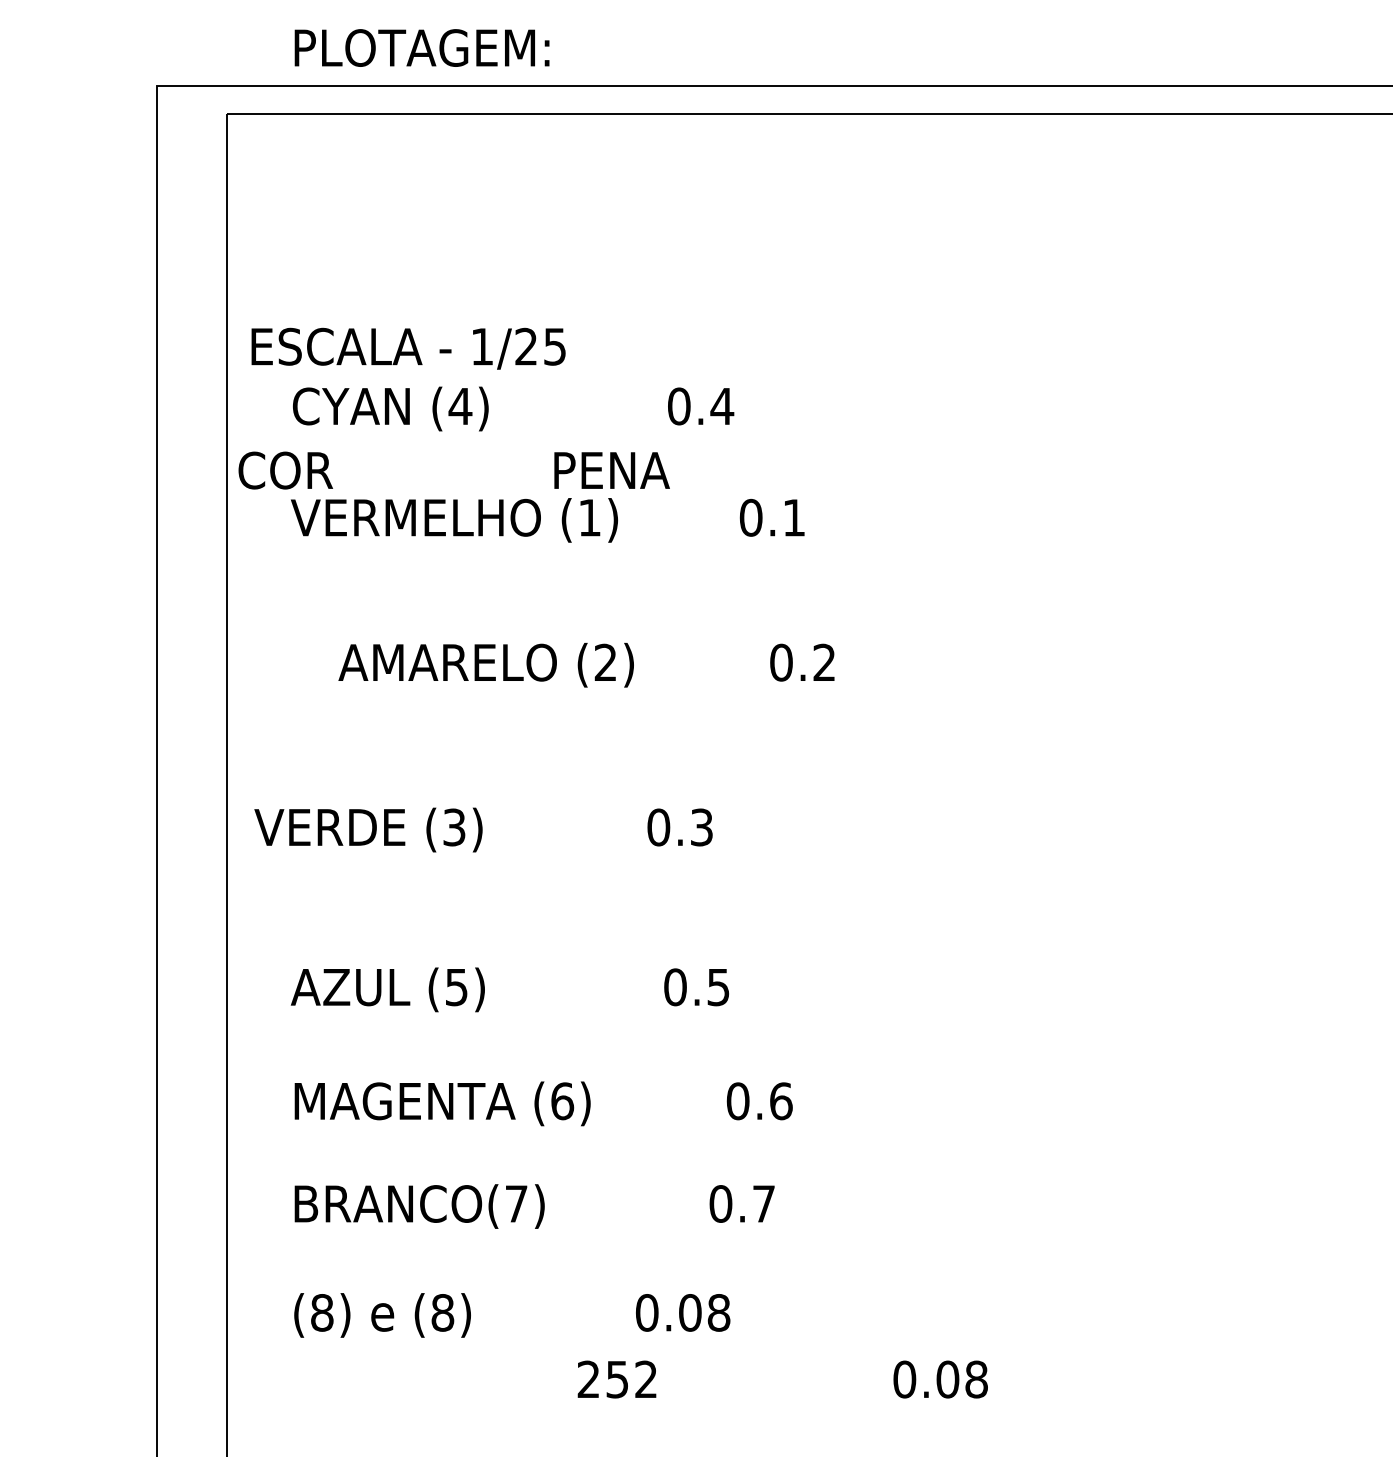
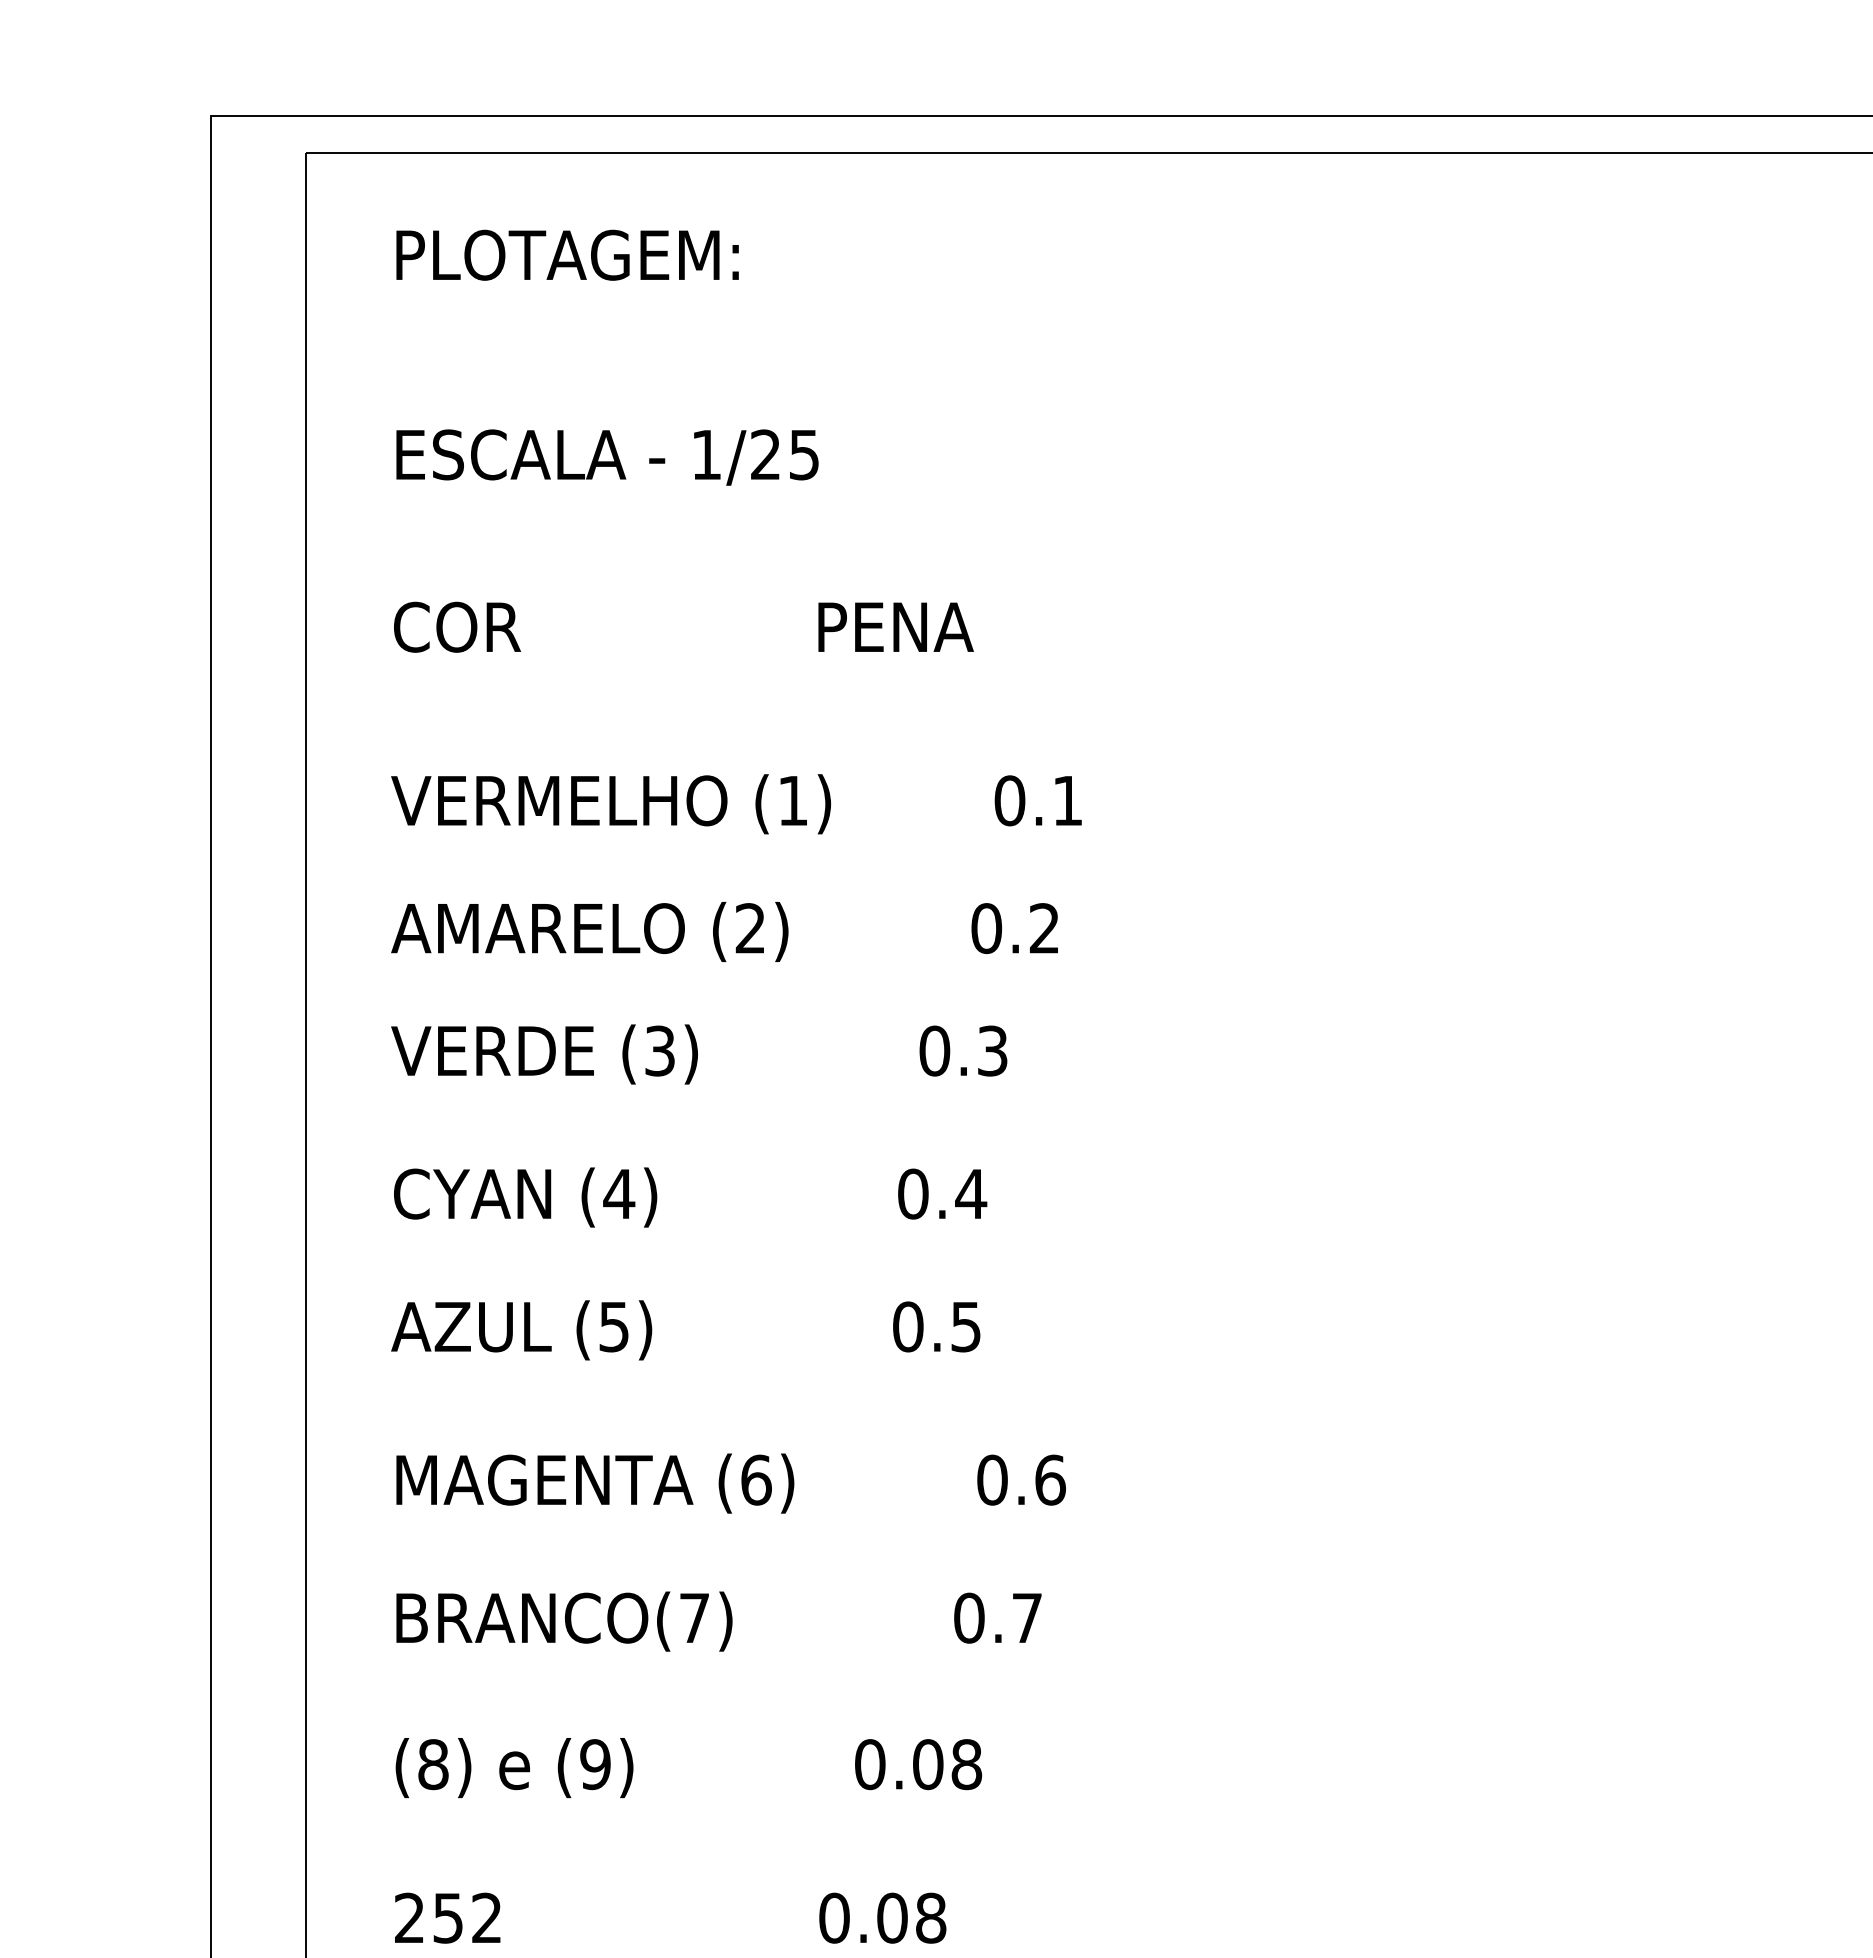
text: (422, 47) -> (567, 254), moved
text: (408, 348) -> (607, 457), moved
text: (513, 408) -> (690, 1197), moved
text: (453, 469) -> (683, 626), moved
text: (547, 520) -> (736, 804), moved
text: (586, 664) -> (724, 931), moved
text: (483, 830) -> (699, 1054), moved
text: (442, 1312) -> (595, 1764), (8) -> (9)
text: (782, 1379) -> (670, 1917), moved

